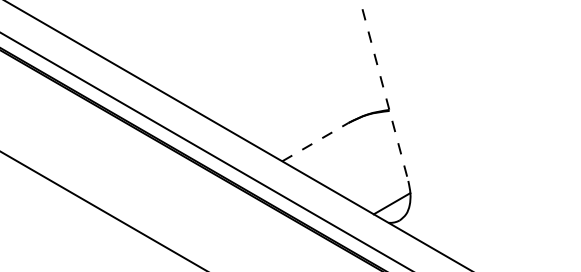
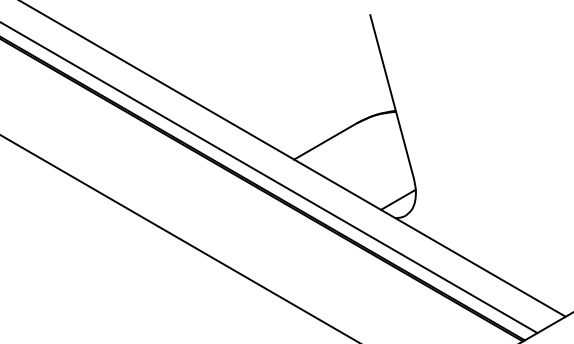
line: (385, 95) -> (392, 97), dashed -> solid
line: (316, 142) -> (326, 141), dashed -> solid

